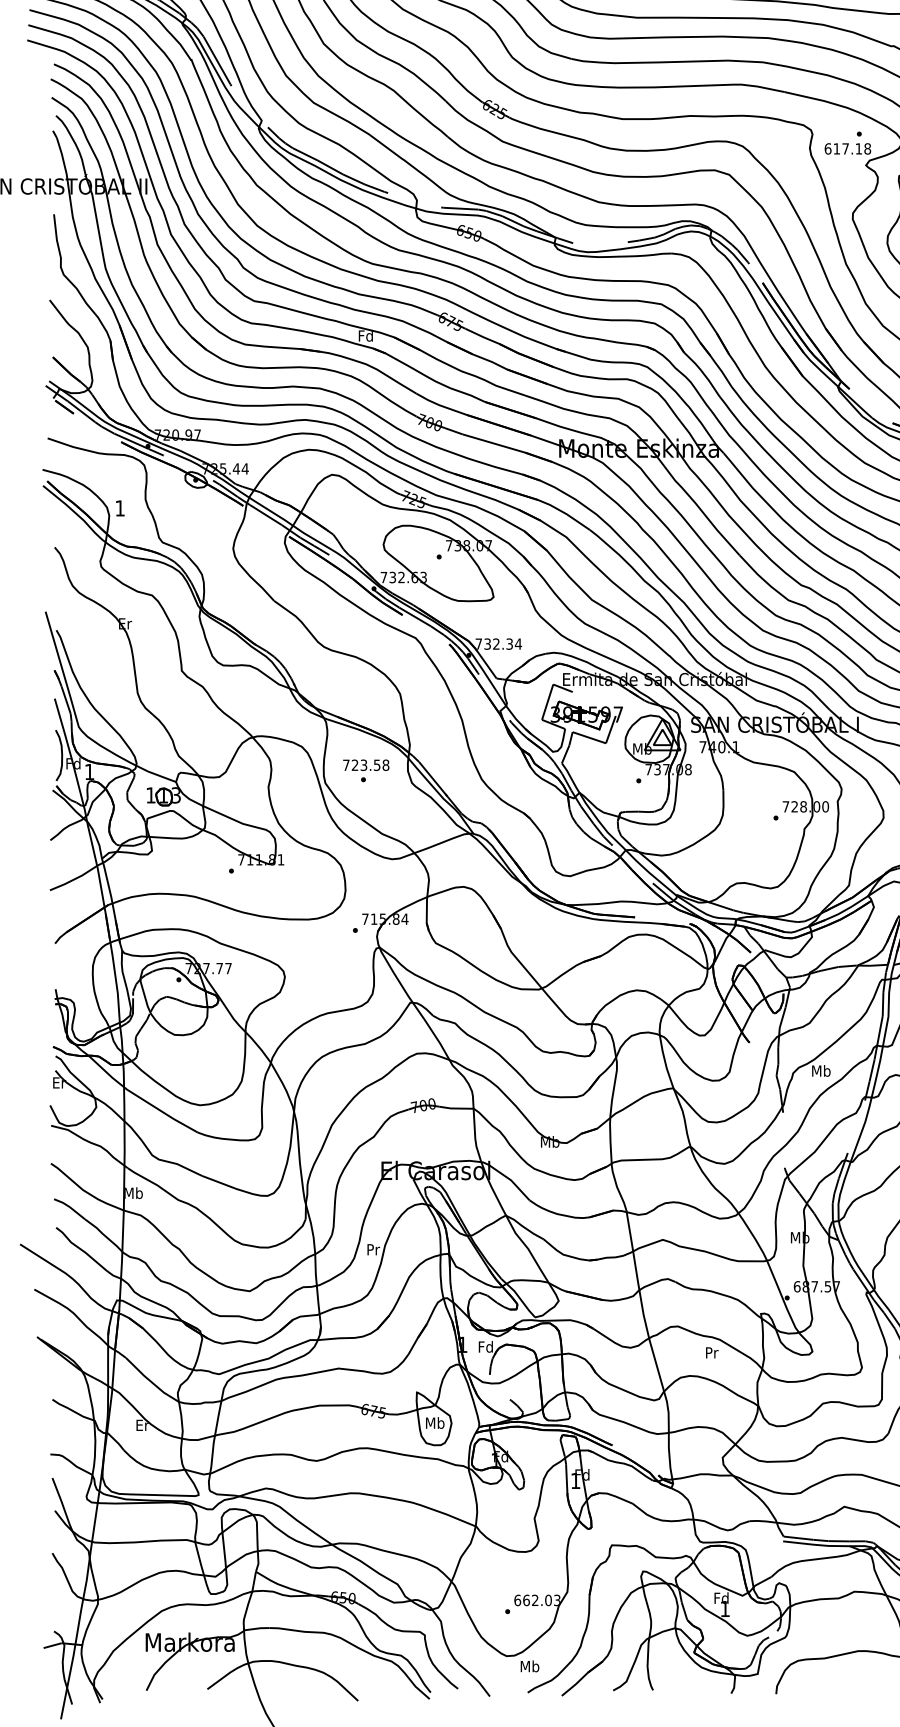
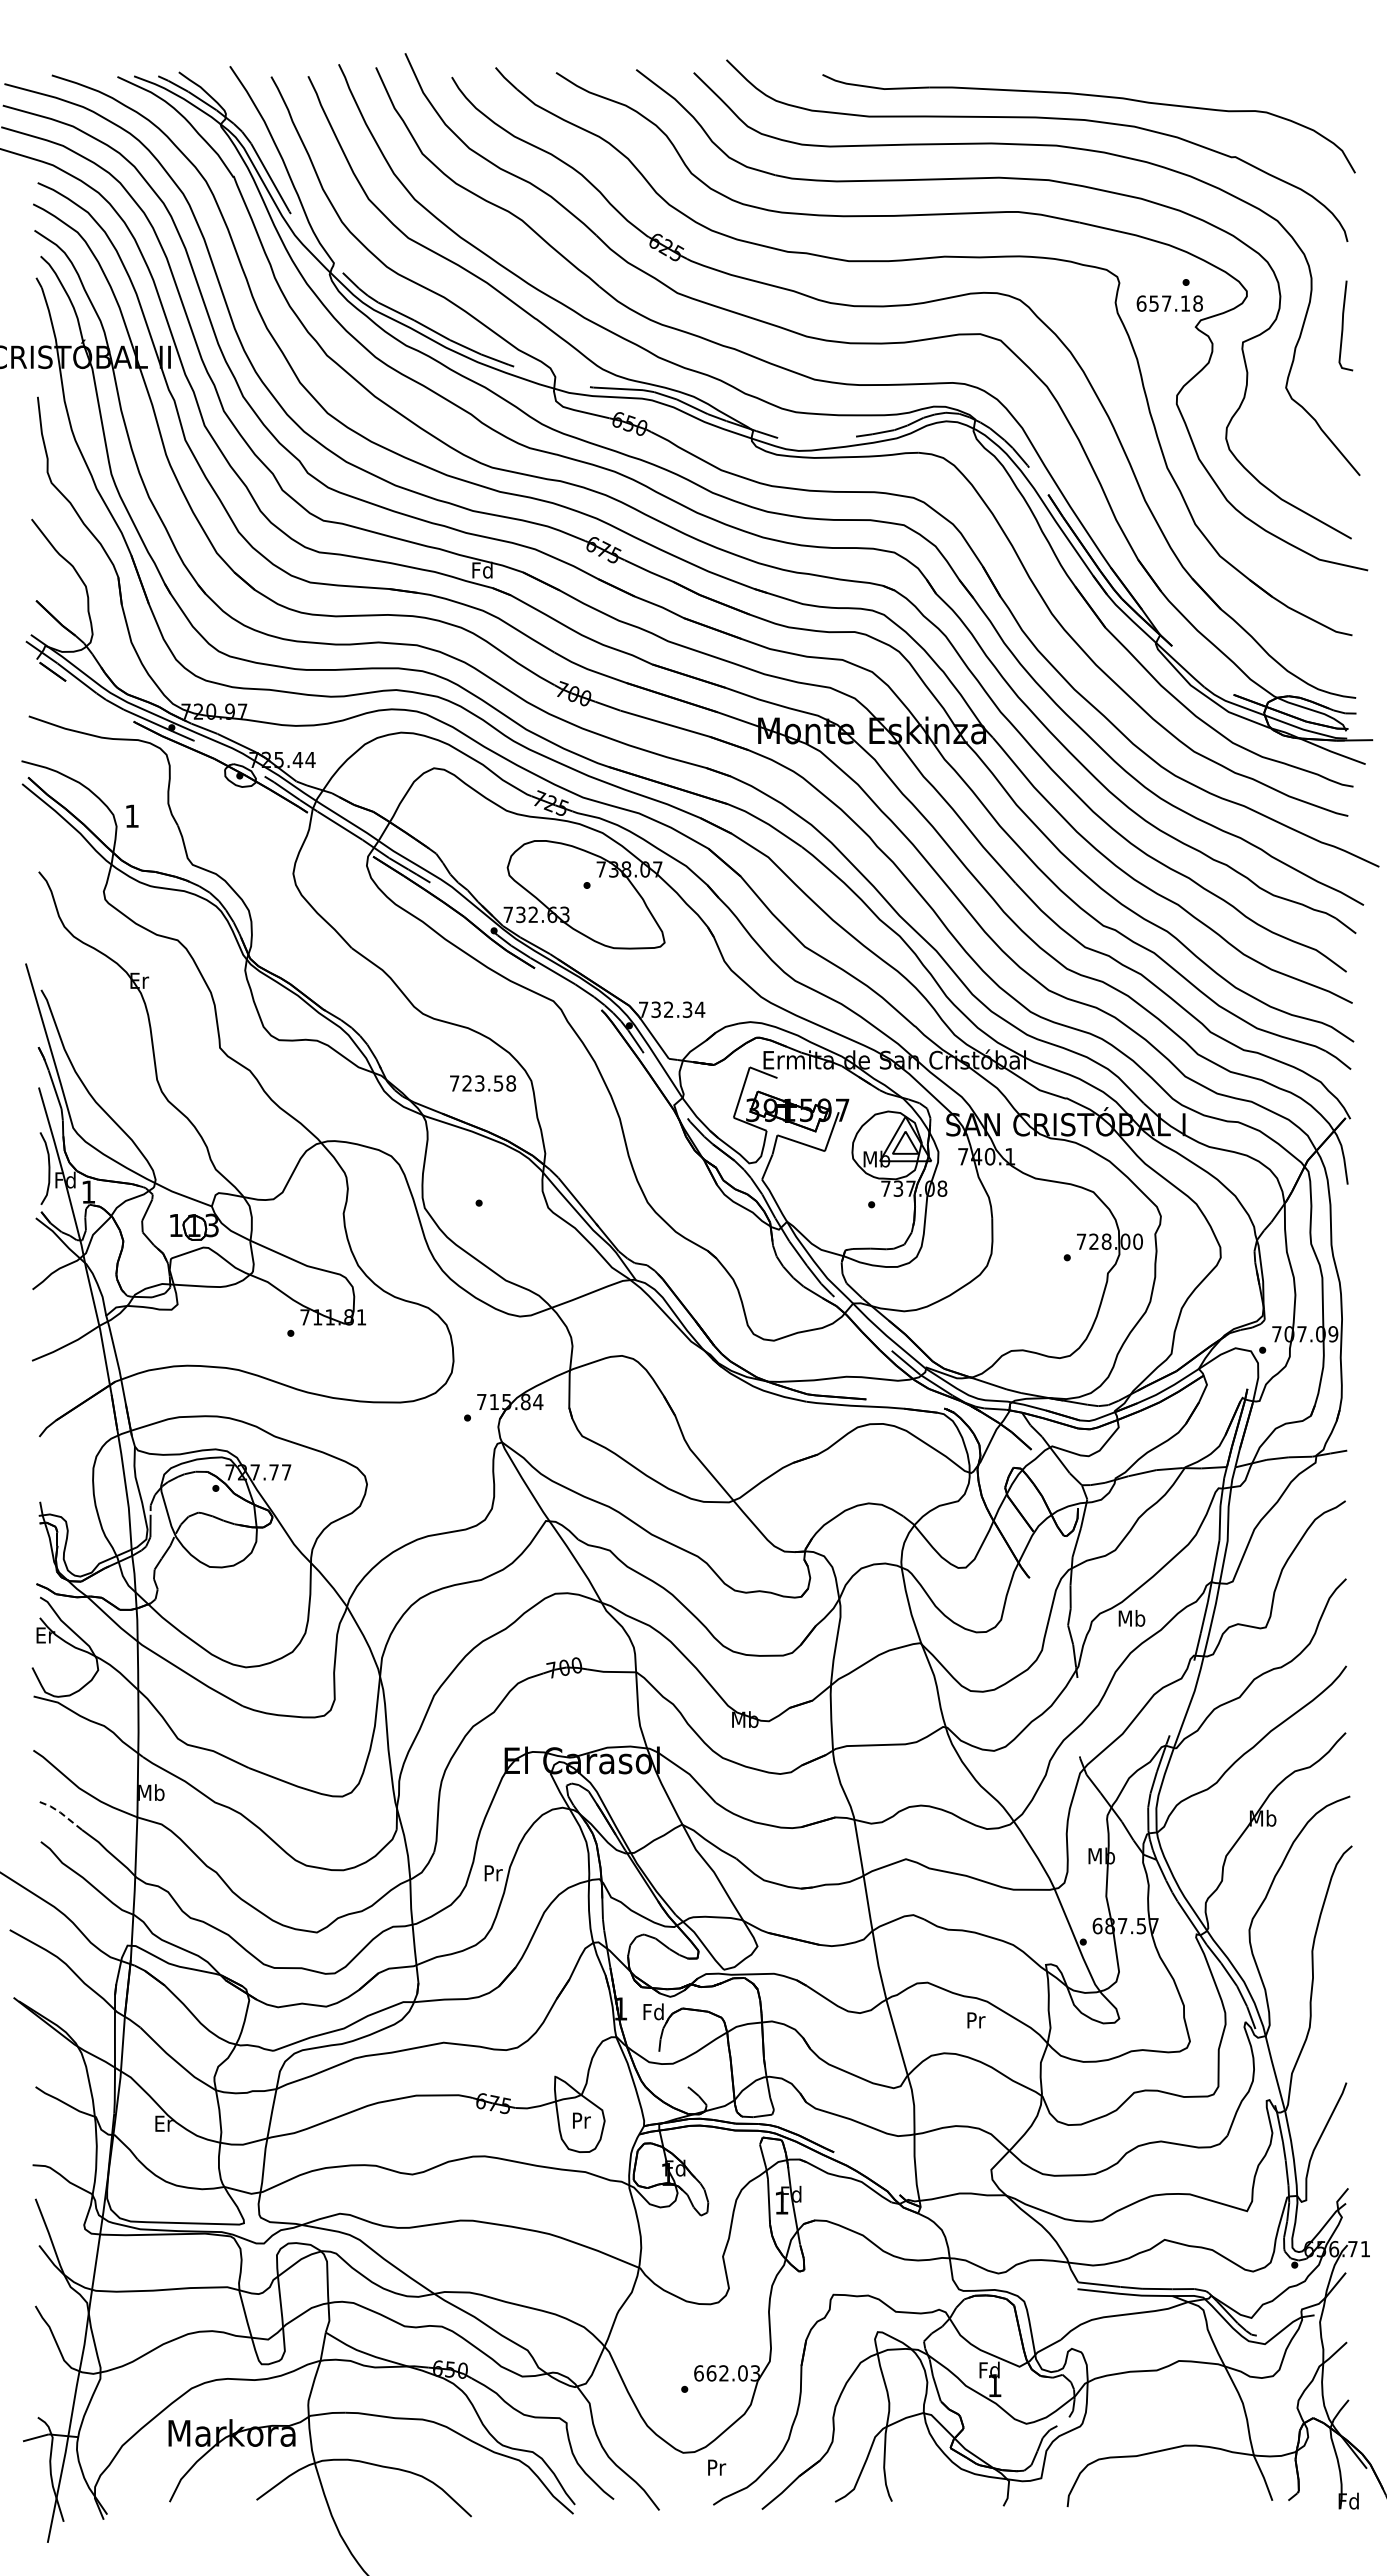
text: (836, 148) -> (1153, 303), 617.18 -> 657.18
text: (366, 765) -> (483, 1083), moved
line: (69, 1207) -> (60, 1812), solid -> dashed
text: (435, 1423) -> (581, 2120), Mb -> Pr
text: (529, 1666) -> (716, 2467), Mb -> Pr

